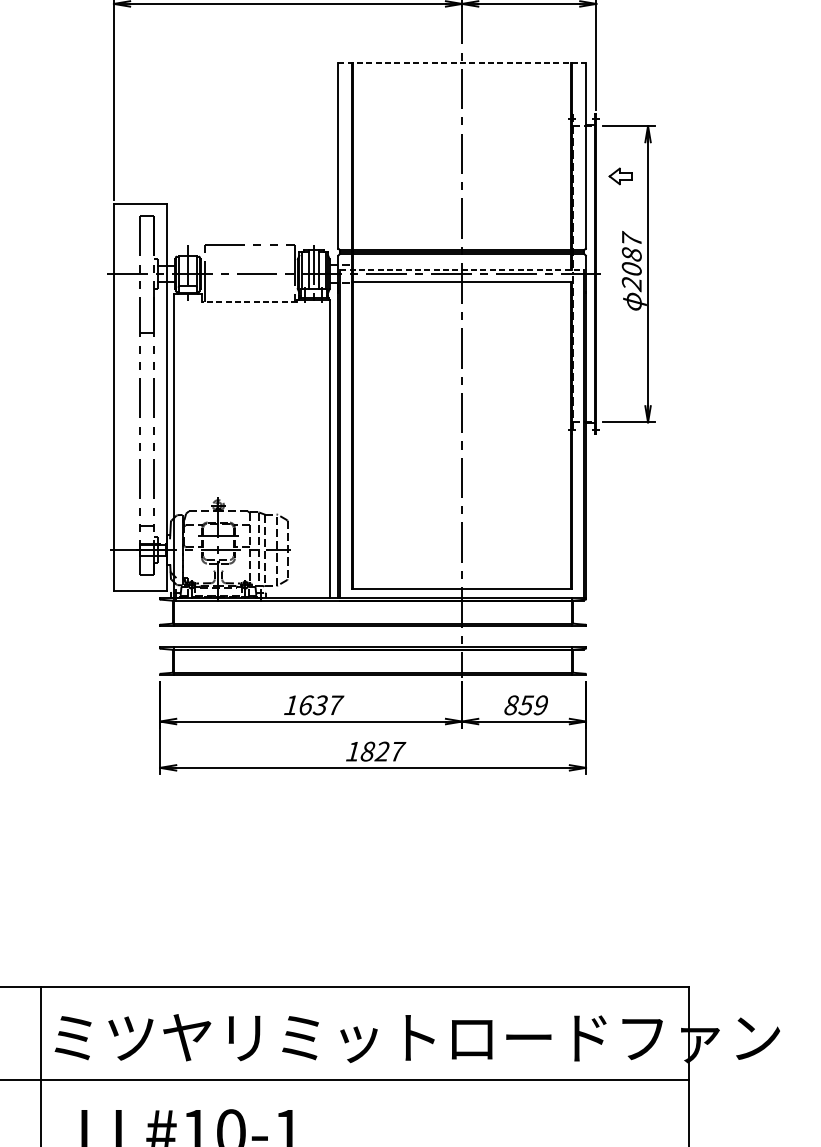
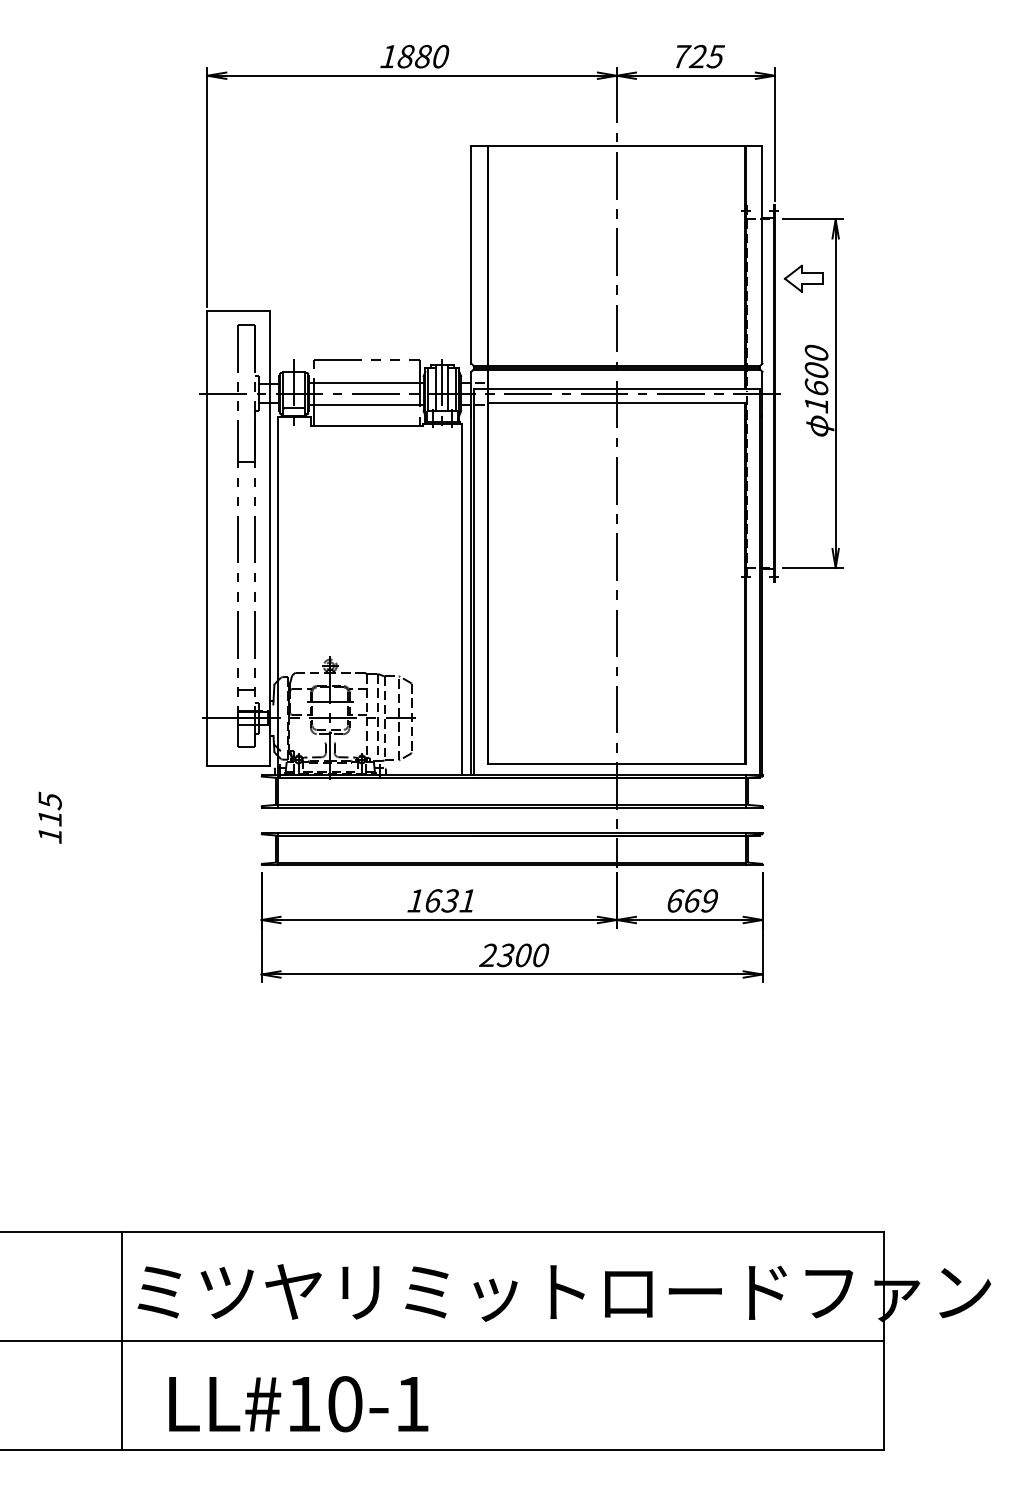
line: (461, 63) -> (616, 145), dashed -> solid
part: (620, 176) -> (803, 278), size x1.43
text: (631, 261) -> (816, 378), 2087 -> 1600
line: (249, 264) -> (366, 382), added
line: (462, 269) -> (617, 388), dashed -> solid
line: (249, 283) -> (366, 404), added
line: (249, 301) -> (366, 425), dashed -> solid
text: (335, 704) -> (468, 900), 1637 -> 1631
text: (519, 704) -> (684, 900), 859 -> 669
text: (375, 751) -> (515, 955), 1827 -> 2300

